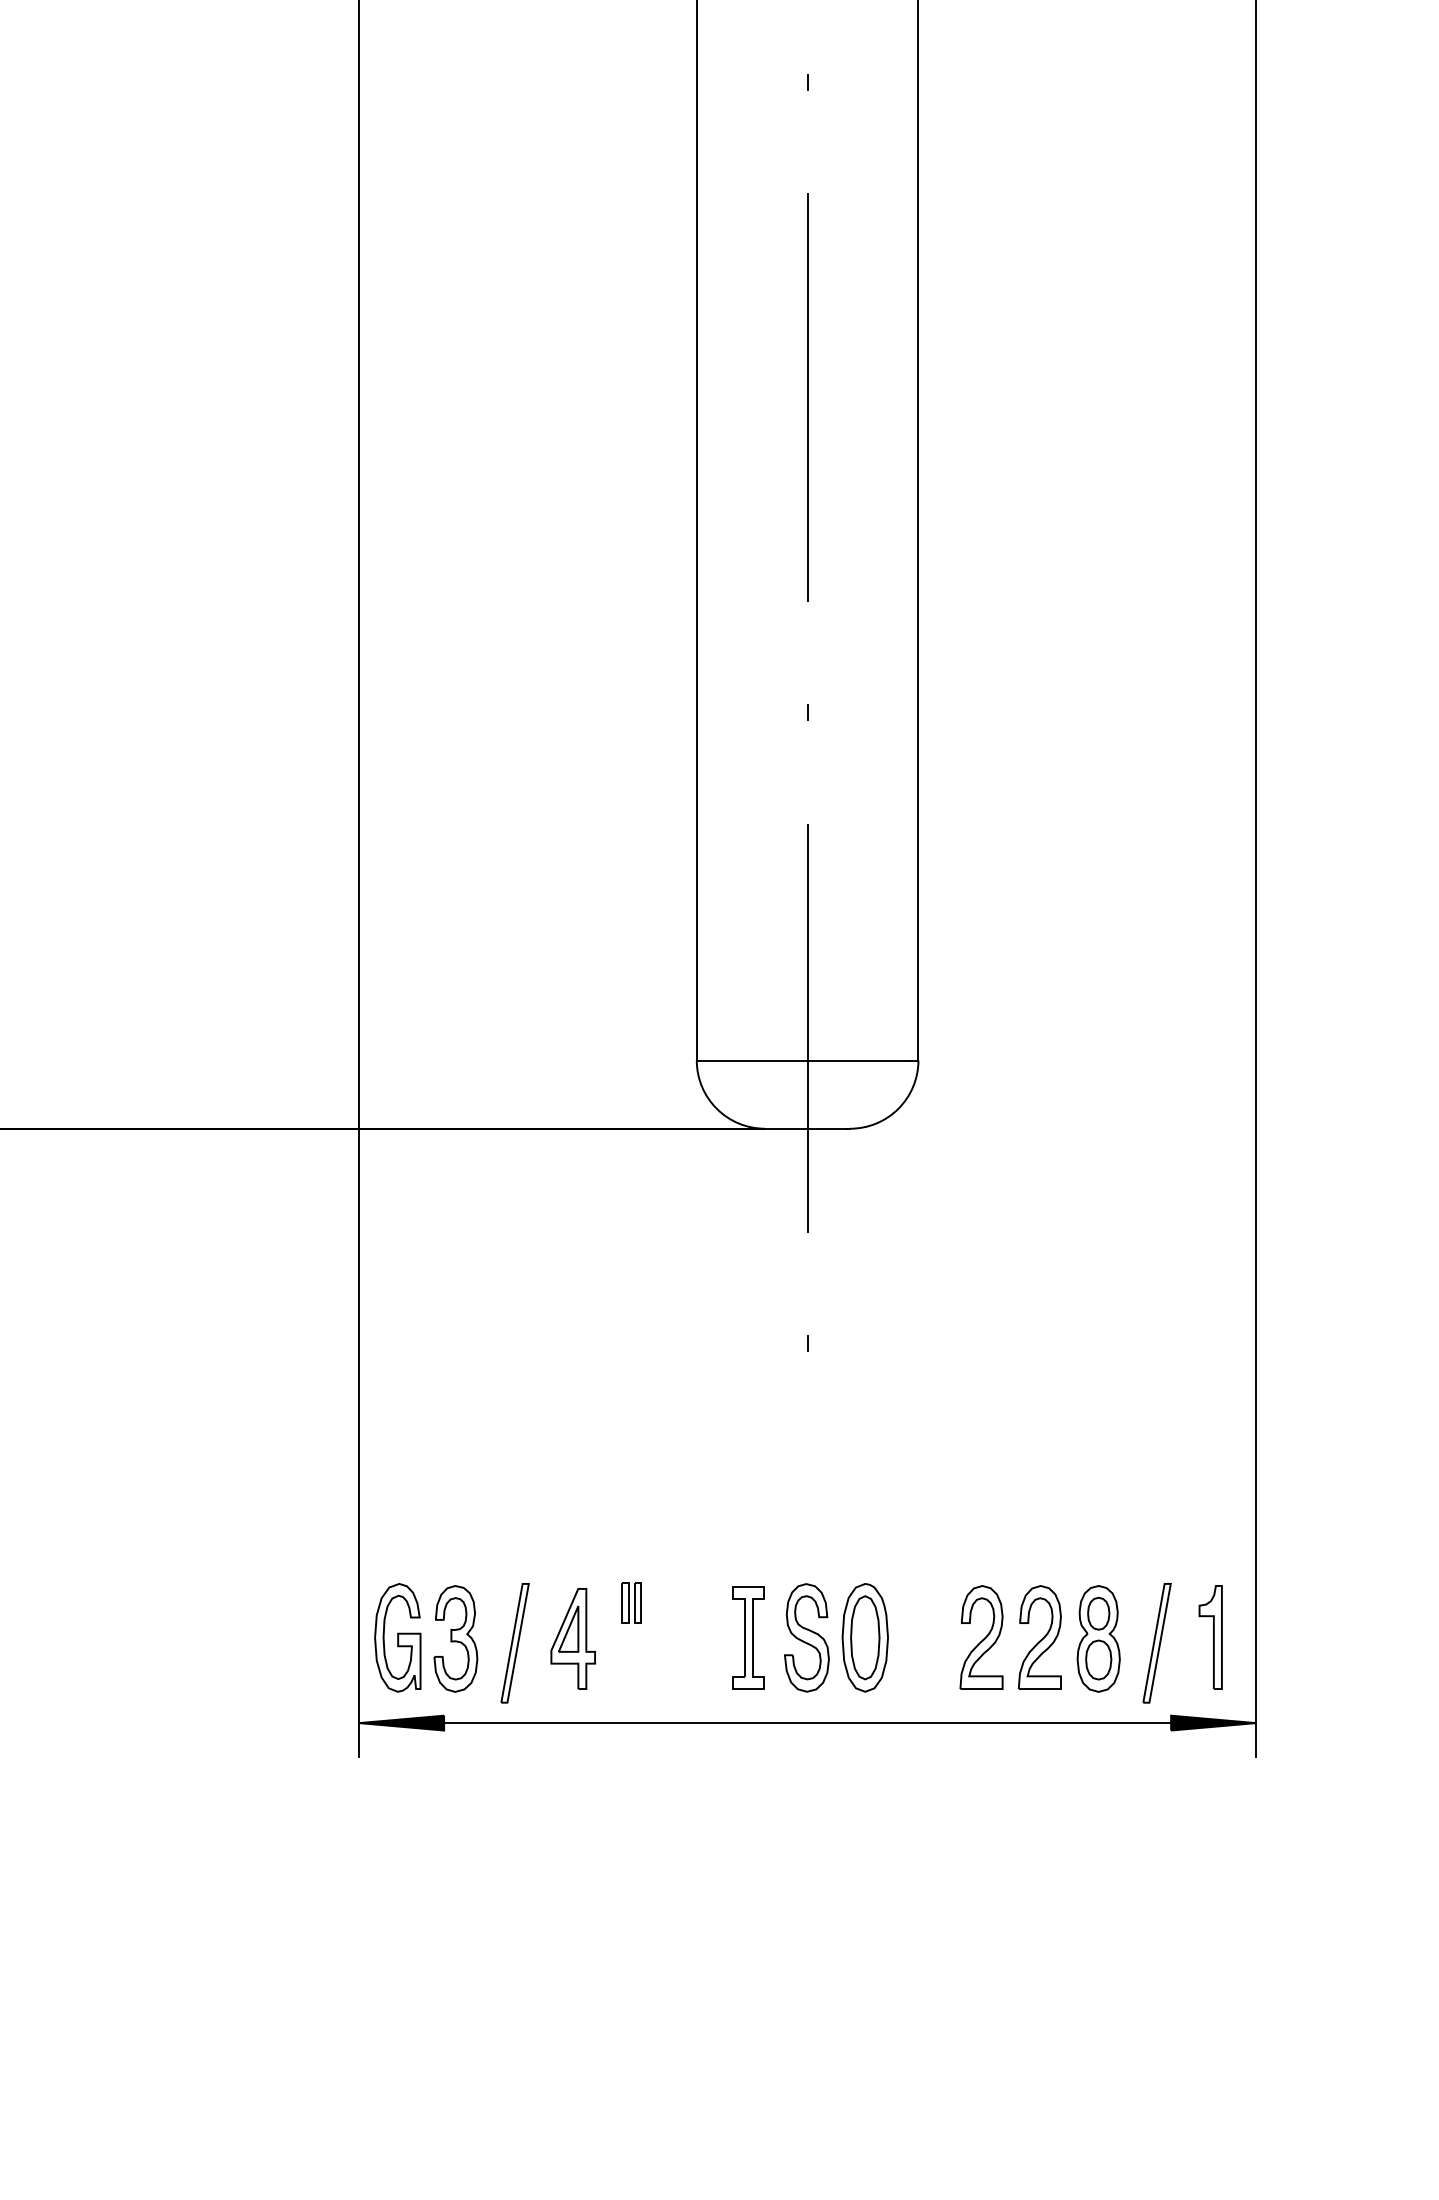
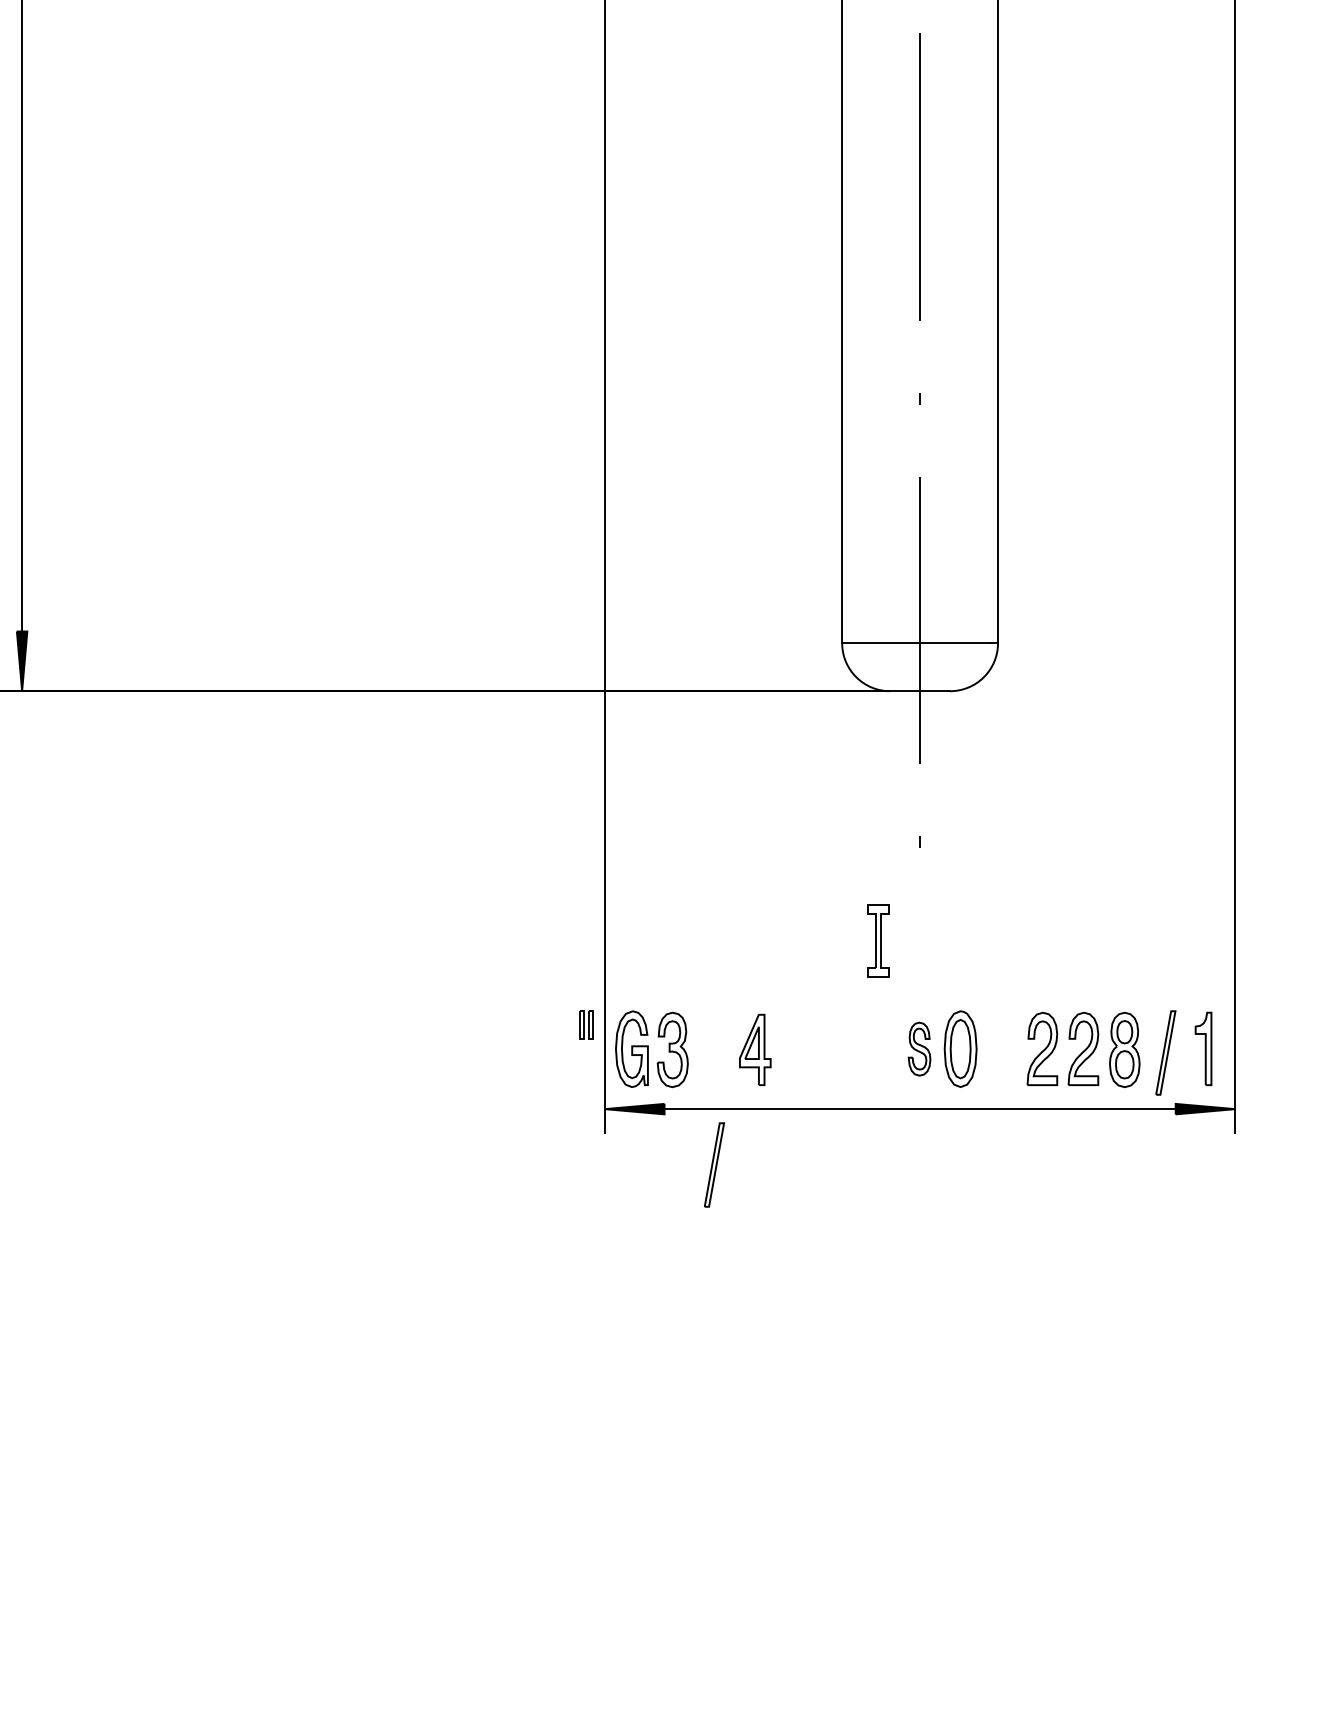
part: (631, 1602) -> (586, 1024), moved
part: (748, 1636) -> (878, 940), moved
part: (806, 1636) -> (919, 1048), size x0.7
part: (515, 1642) -> (714, 1164), moved

